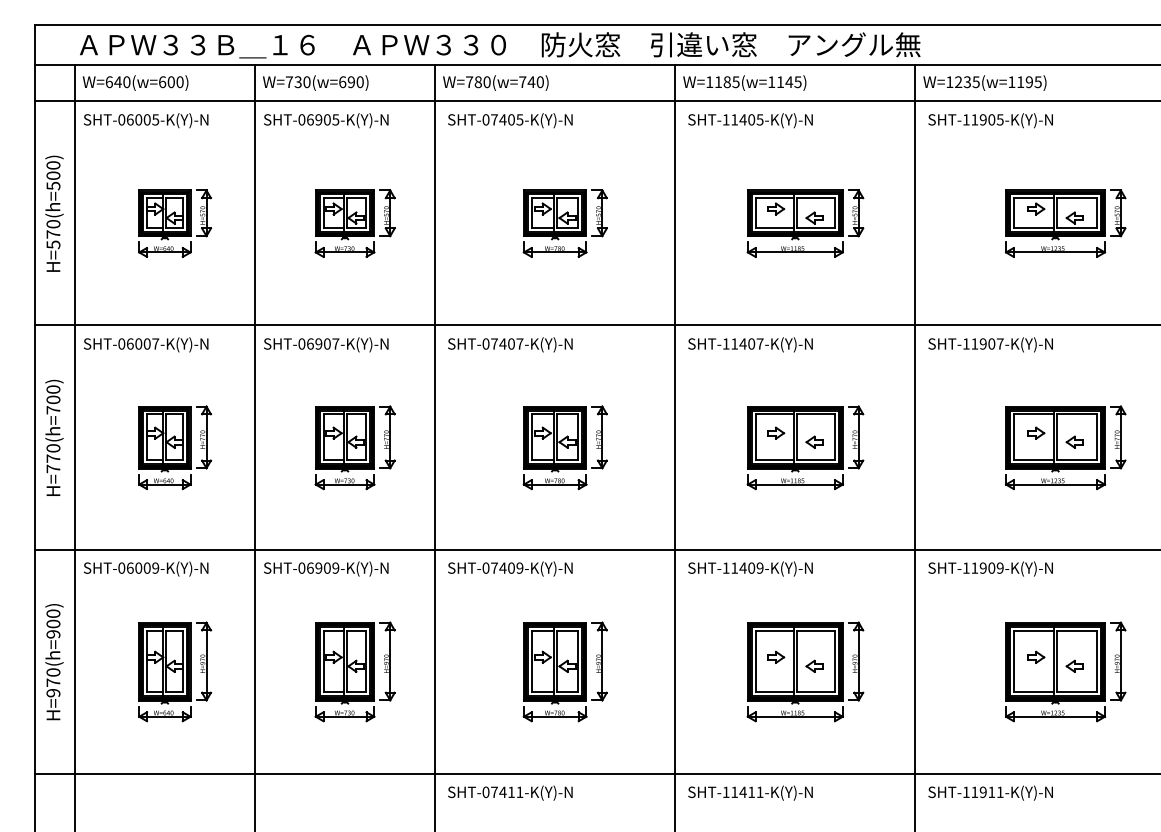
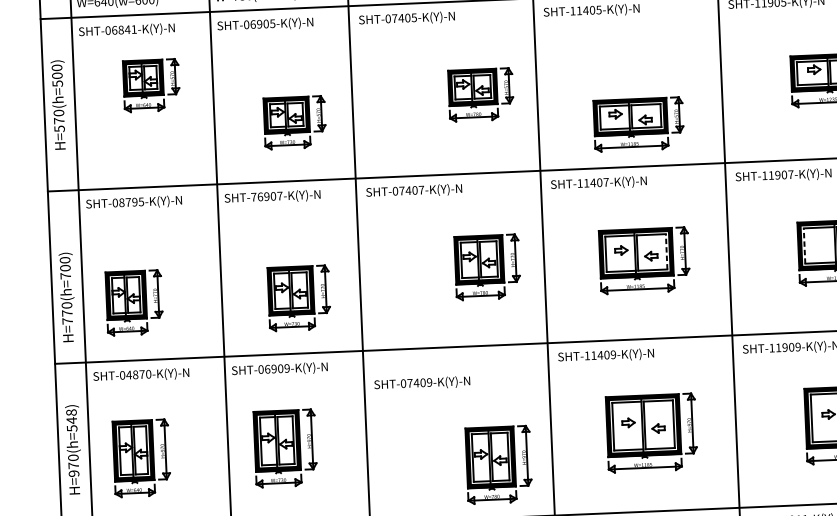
text: (147, 119) -> (127, 29), SHT-06005-K(Y)-N -> SHT-06841-K(Y)-N
part: (174, 223) -> (151, 85), moved
part: (354, 223) -> (294, 122), moved
part: (564, 223) -> (480, 94), moved
part: (805, 223) -> (638, 124), moved
text: (142, 343) -> (131, 201), SHT-06007-K(Y)-N -> SHT-08795-K(Y)-N
text: (301, 343) -> (253, 196), SHT-06907-K(Y)-N -> SHT-76907-K(Y)-N
part: (1036, 432) -> (821, 241), removed
text: (54, 437) -> (67, 297), moved
line: (834, 437) -> (666, 251), solid -> dashed
line: (1014, 437) -> (804, 246), solid -> dashed
part: (174, 447) -> (133, 302), moved
part: (354, 447) -> (298, 298), moved
part: (564, 447) -> (486, 267), moved
text: (142, 567) -> (138, 374), SHT-06009-K(Y)-N -> SHT-04870-K(Y)-N
text: (510, 568) -> (422, 383), moved
text: (53, 623) -> (71, 420), H=970(h=900) -> H=970(h=548)
part: (174, 671) -> (141, 458), moved
part: (354, 671) -> (284, 448), moved
part: (564, 671) -> (498, 464), moved

